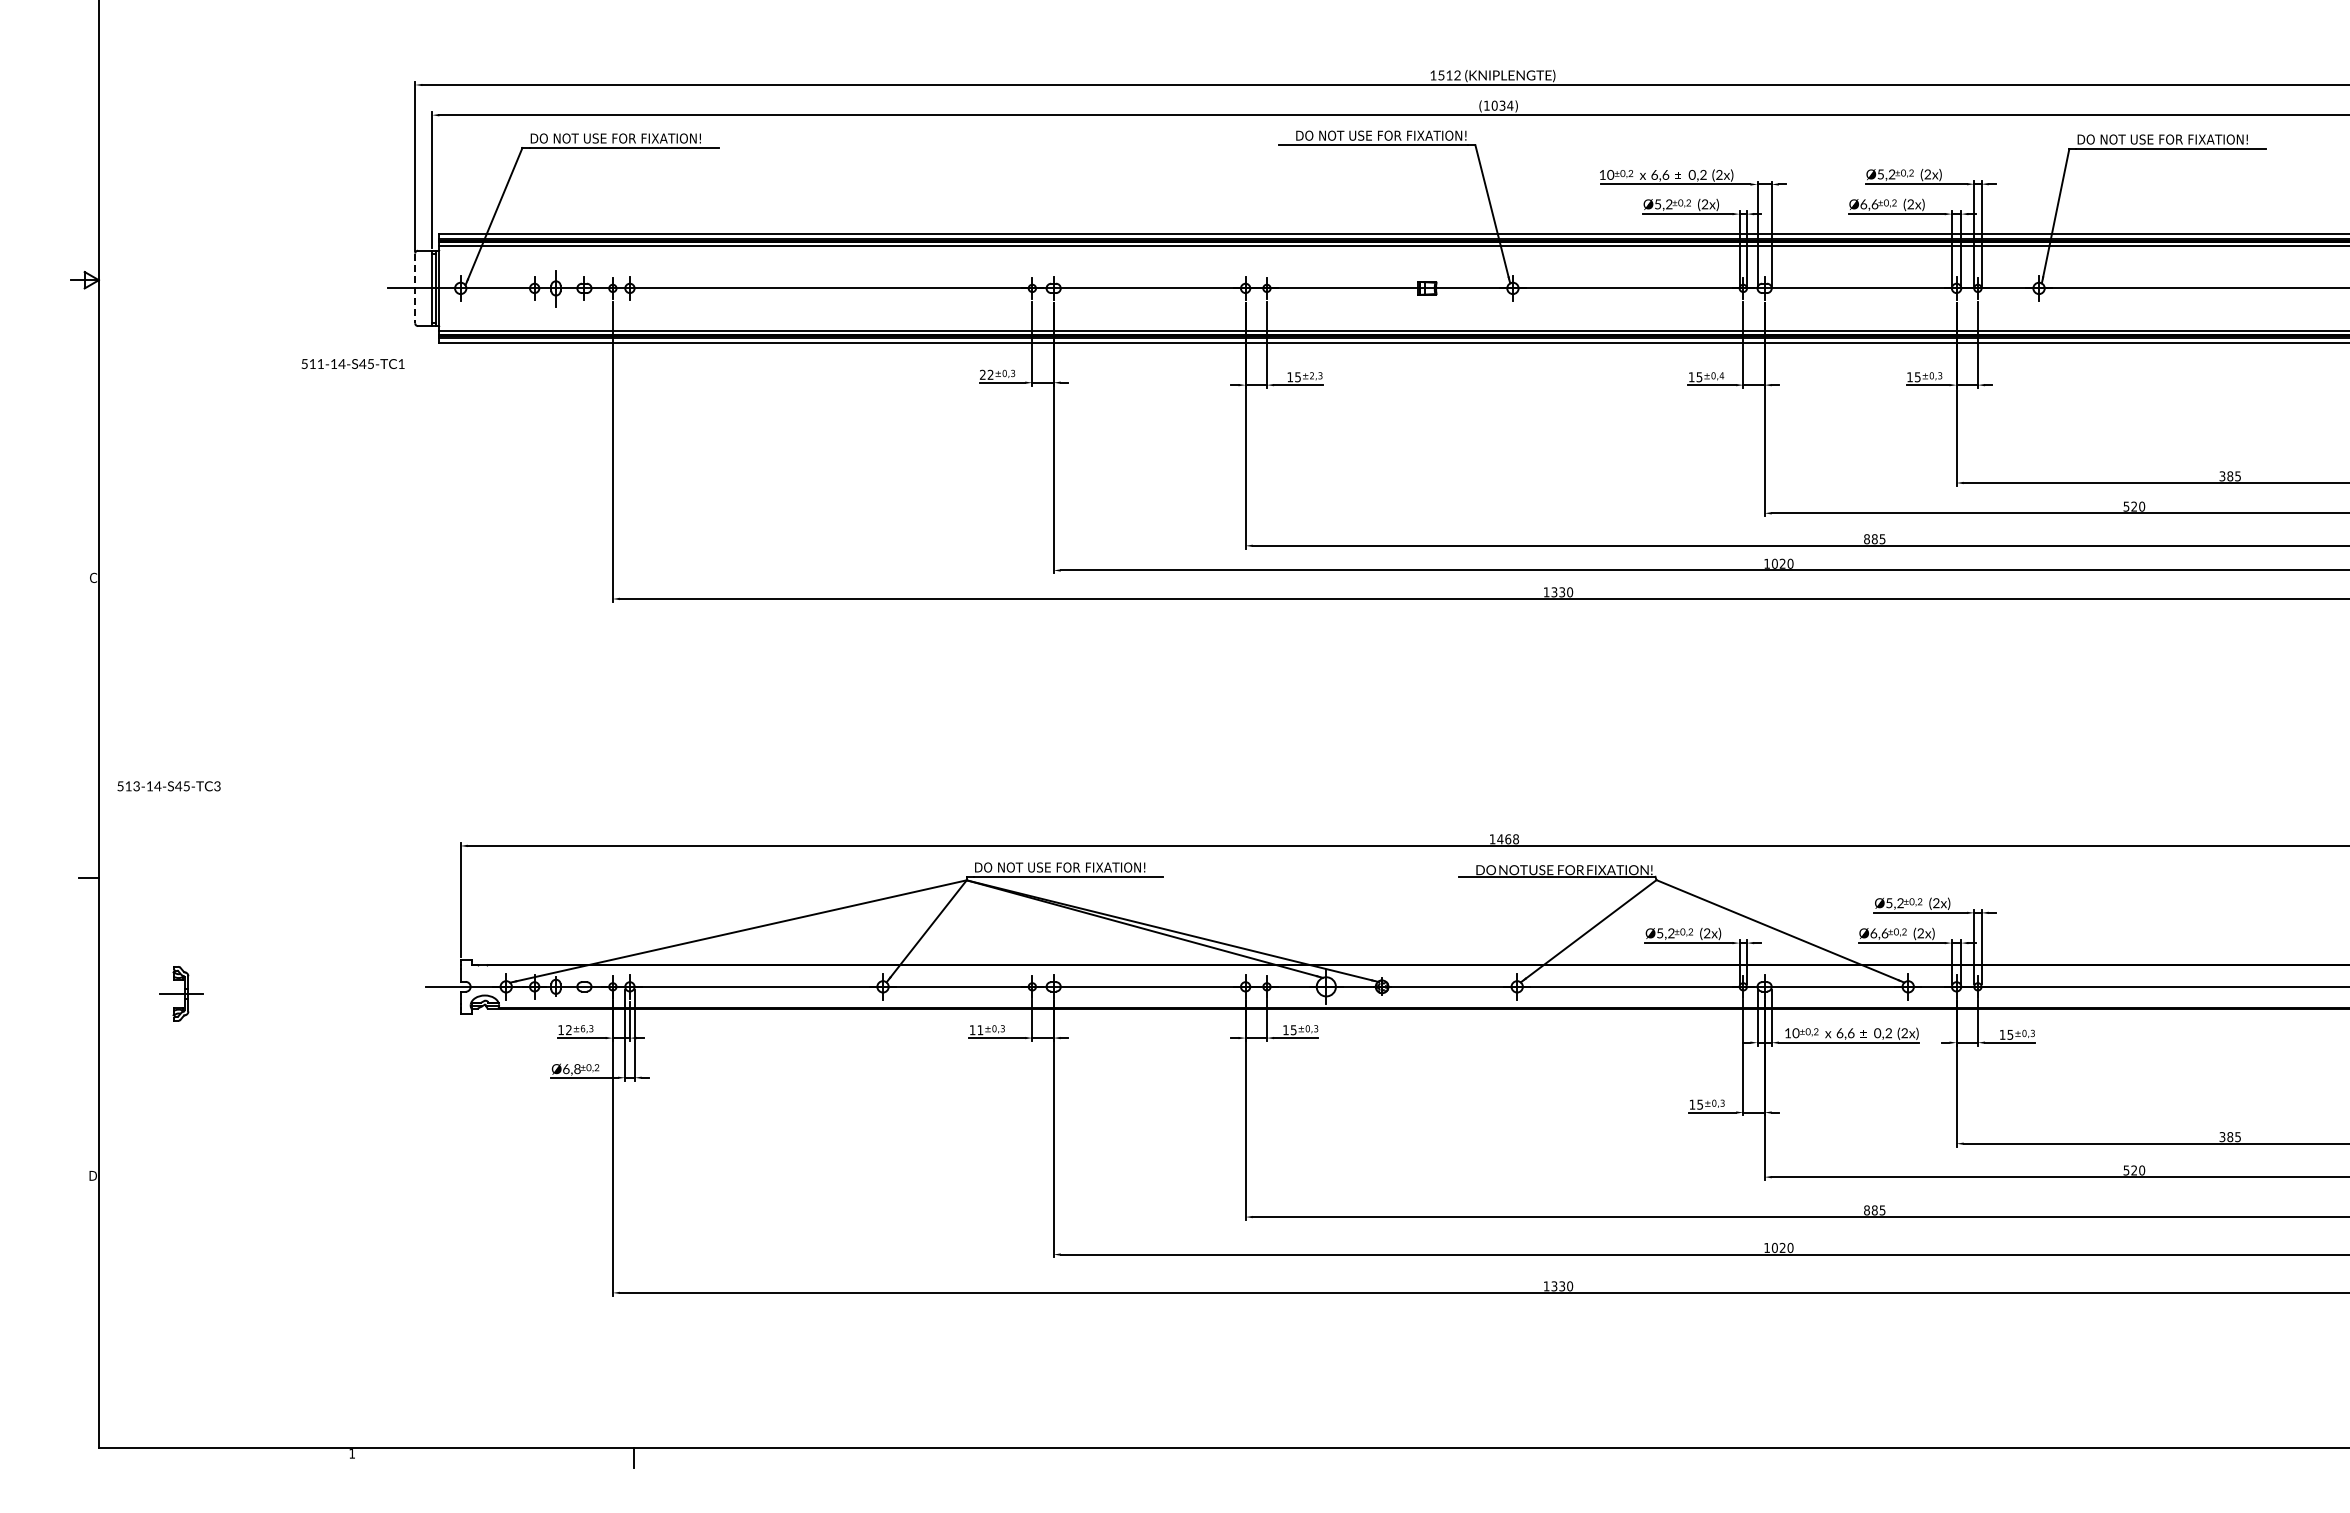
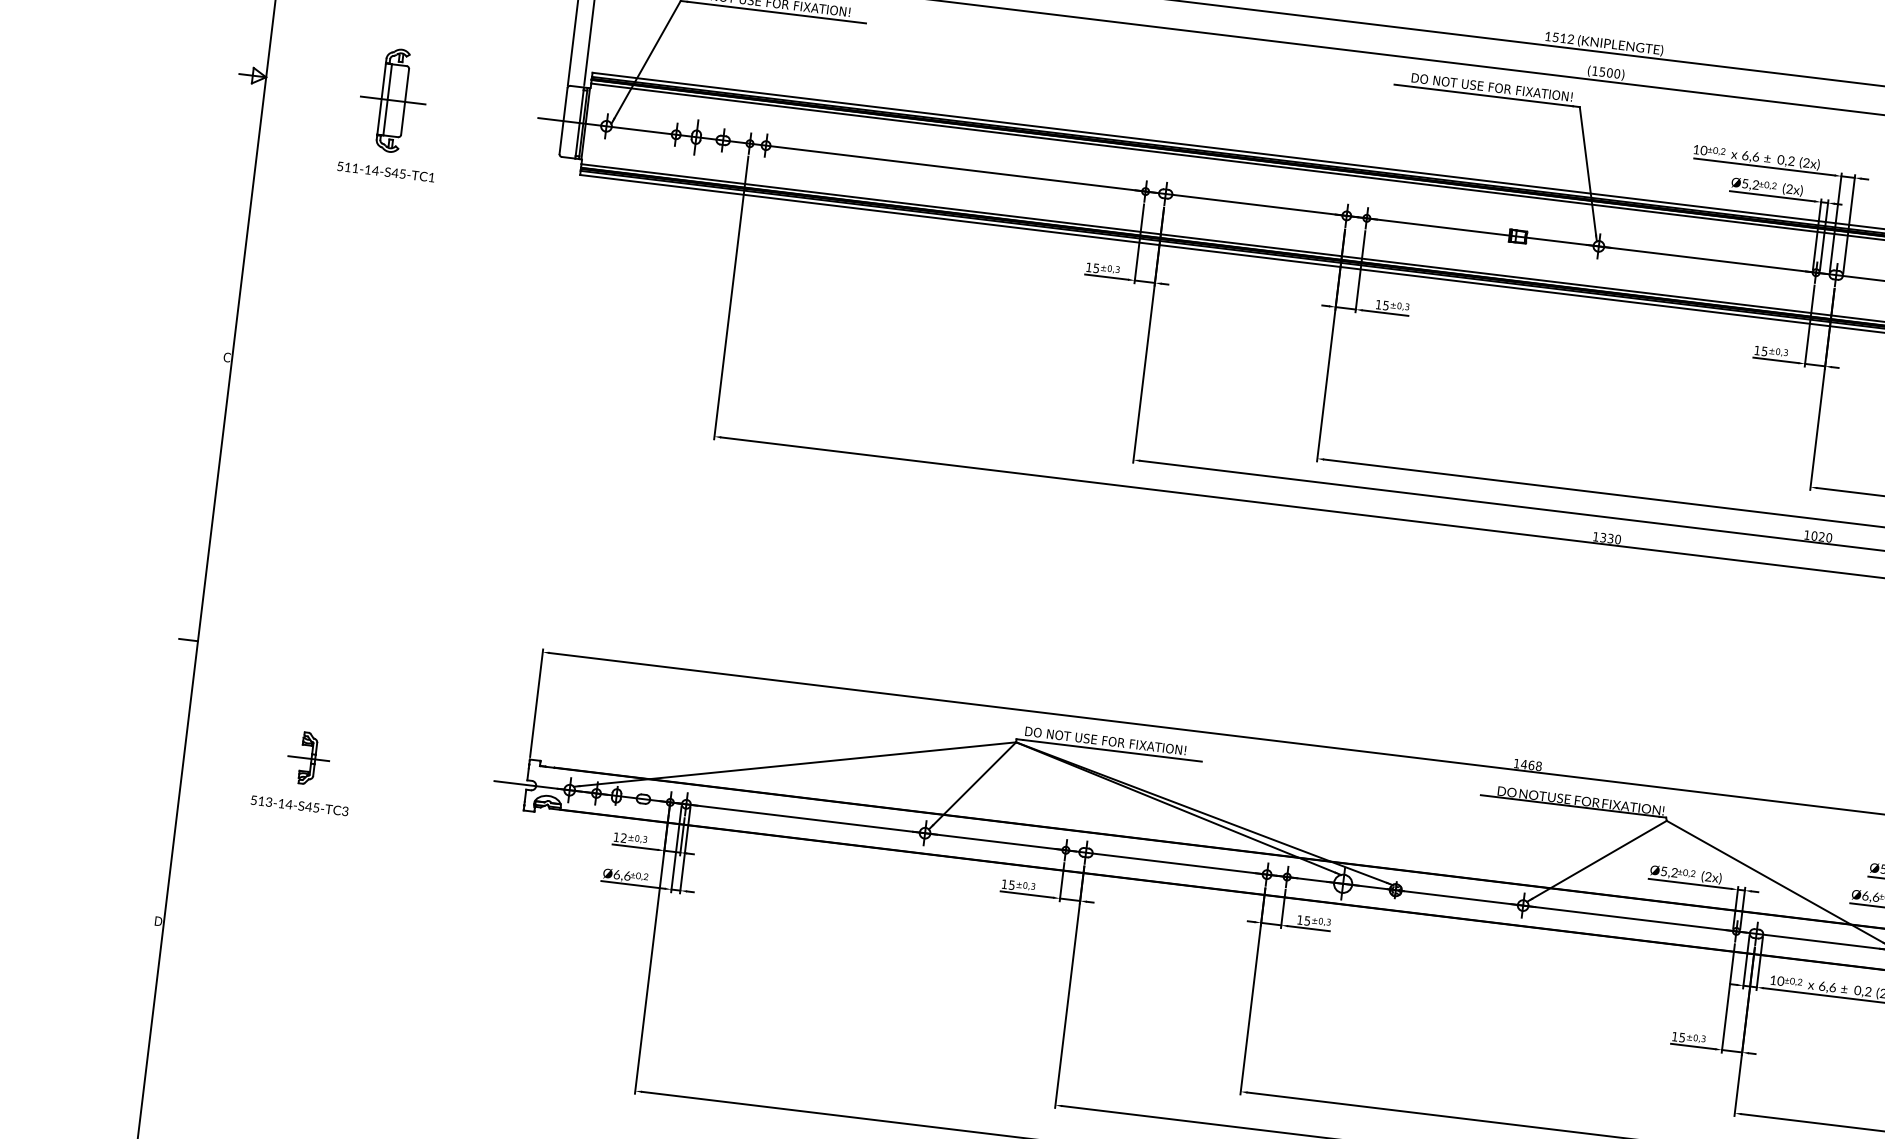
text: (1502, 105) -> (1609, 72), (1034) -> (1500)
part: (234, 288) -> (393, 100), added
line: (415, 288) -> (563, 121), dashed -> solid
text: (352, 363) -> (385, 171), moved
text: (986, 374) -> (1092, 267), 22 -> 15
text: (1312, 375) -> (1399, 305), ±2,3 -> ±0,3
text: (1721, 375) -> (1785, 352), ±0,4 -> ±0,3
text: (168, 786) -> (299, 805), moved
part: (181, 993) -> (308, 758), moved
text: (583, 1028) -> (637, 838), ±6,3 -> ±0,3
text: (980, 1030) -> (1012, 885), 11 -> 15
text: (577, 1068) -> (627, 875), Ø6,8 -> Ø6,6

